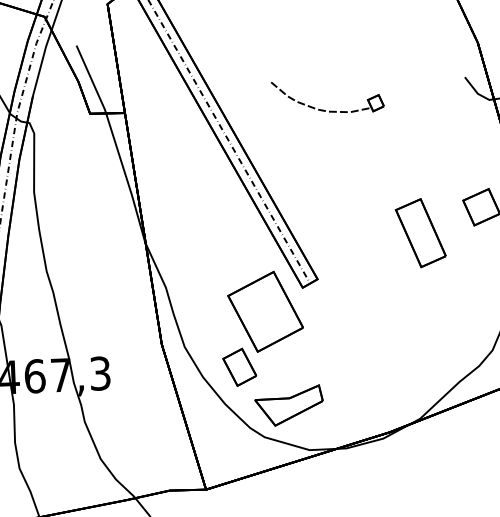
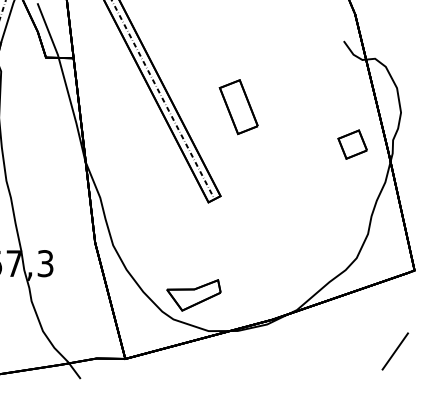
part: (325, 110) -> (232, 62), removed
part: (420, 233) -> (238, 107), moved
part: (262, 327) -> (175, 232), removed

